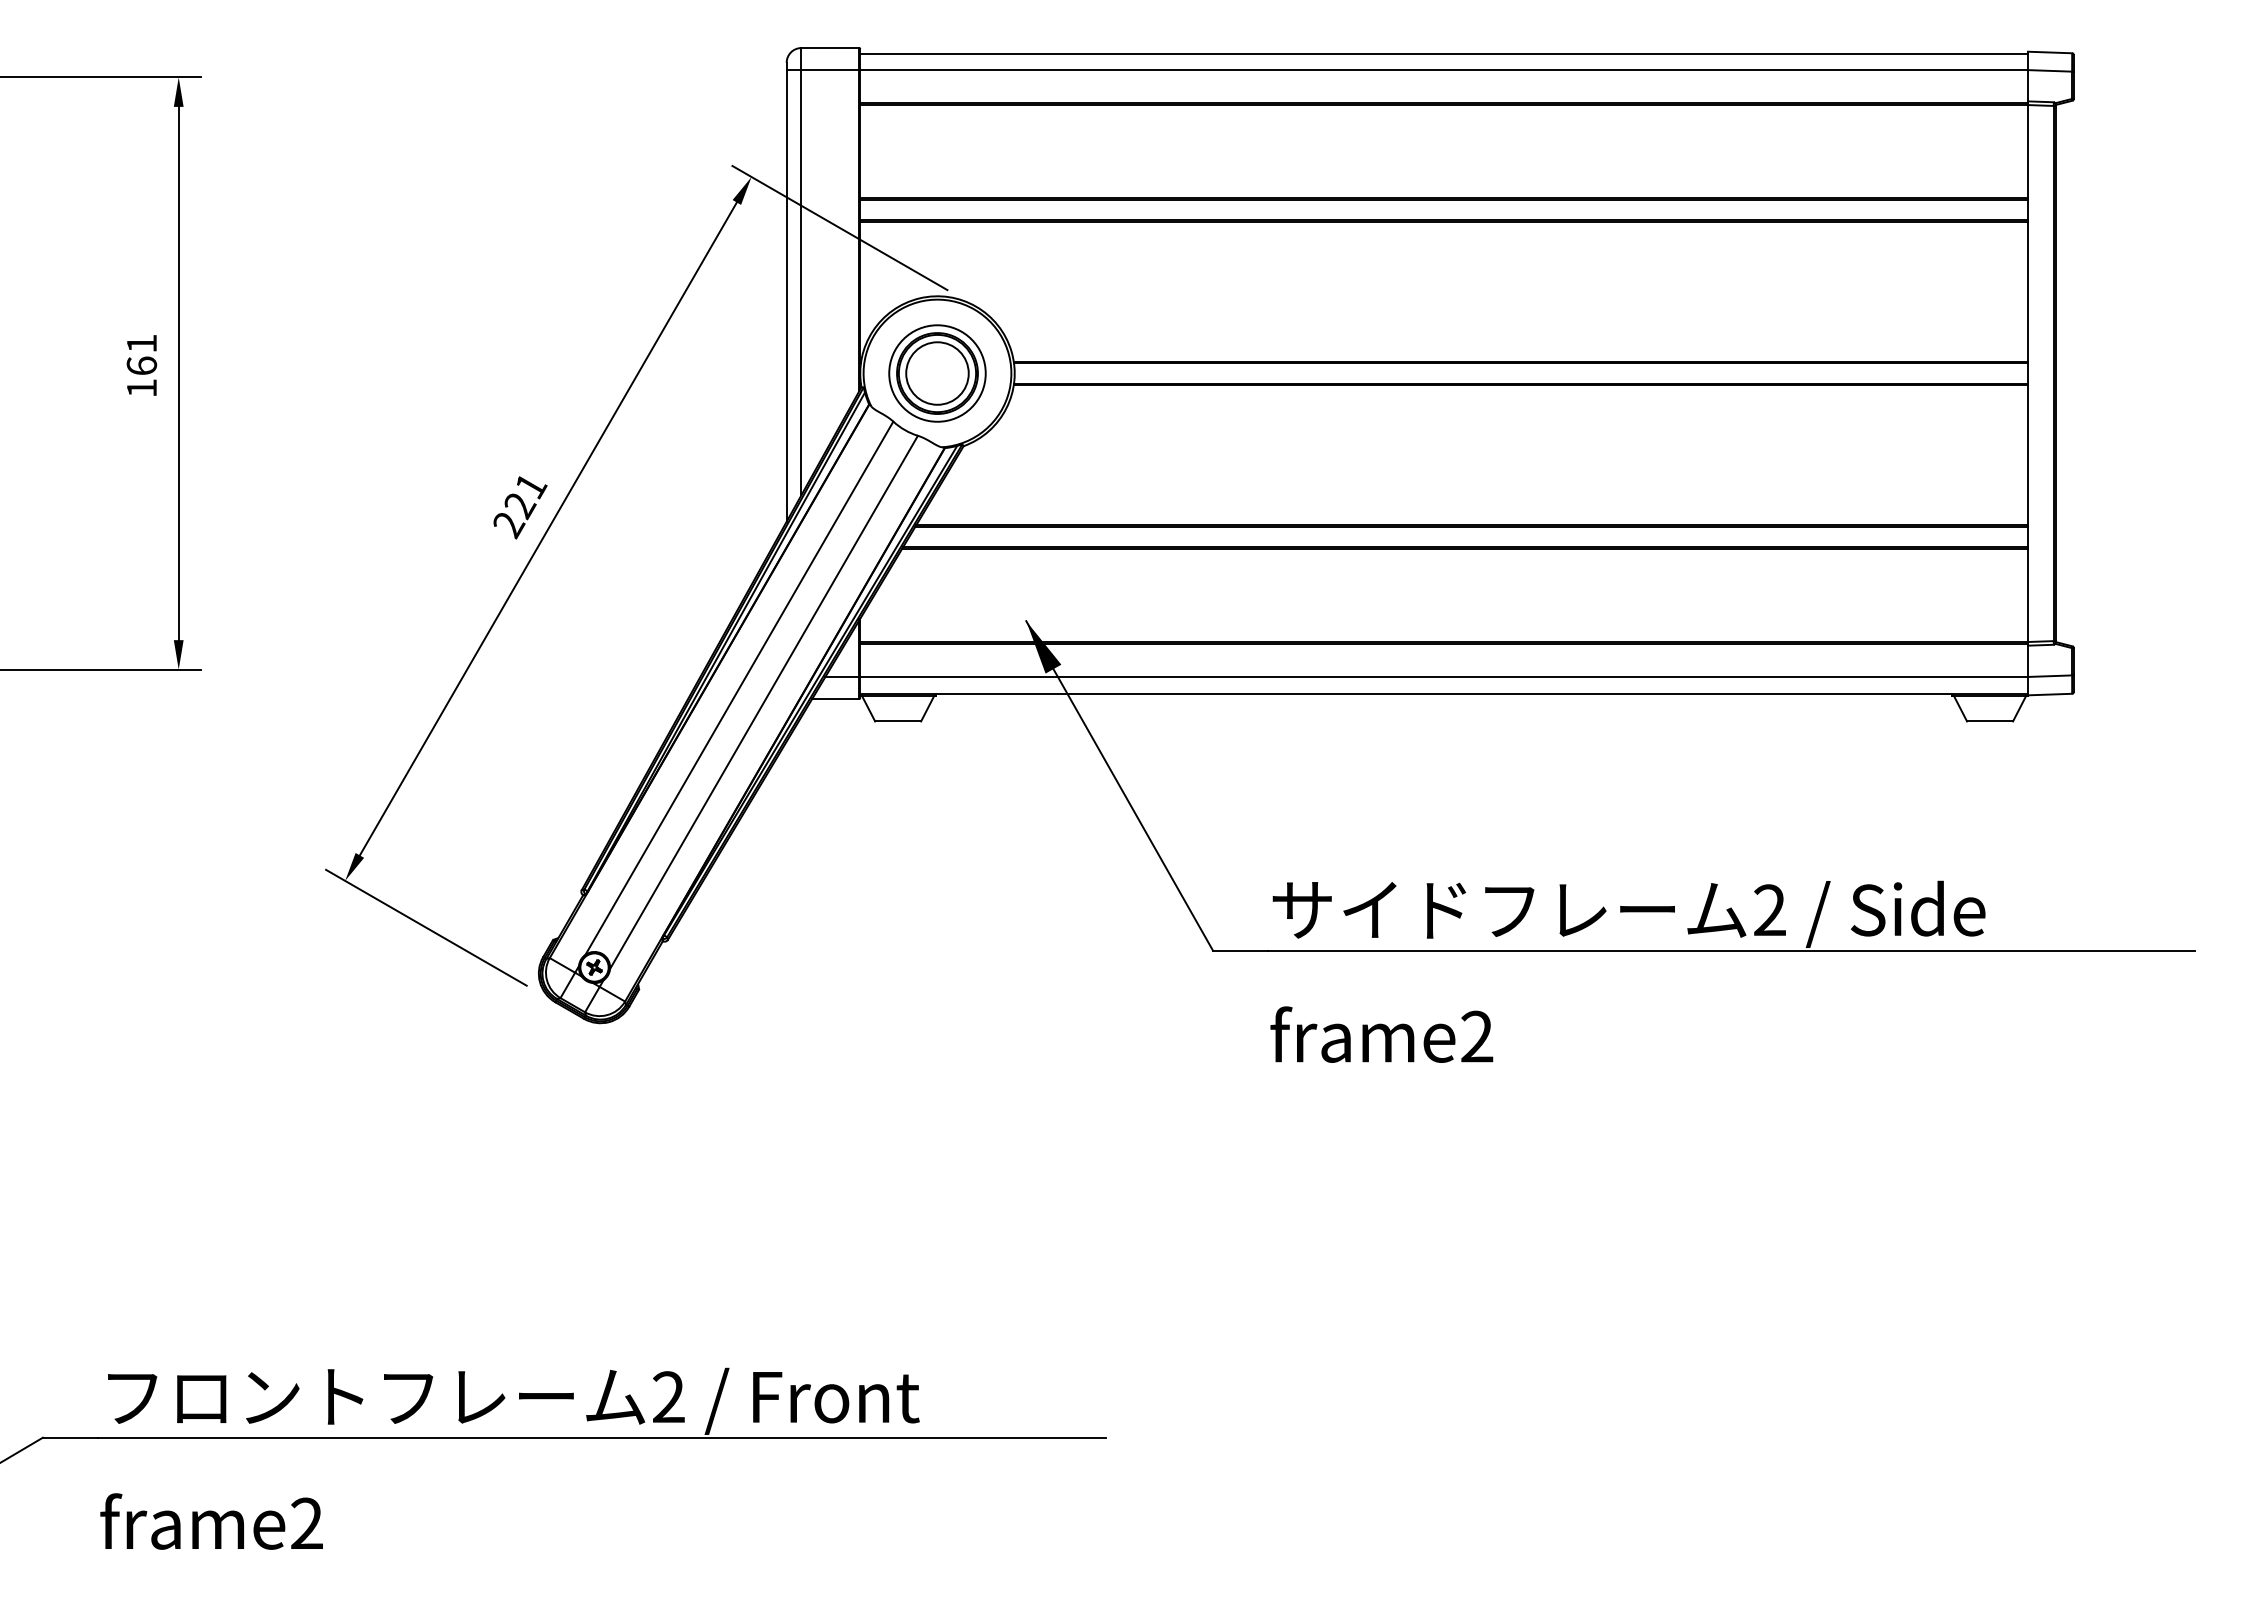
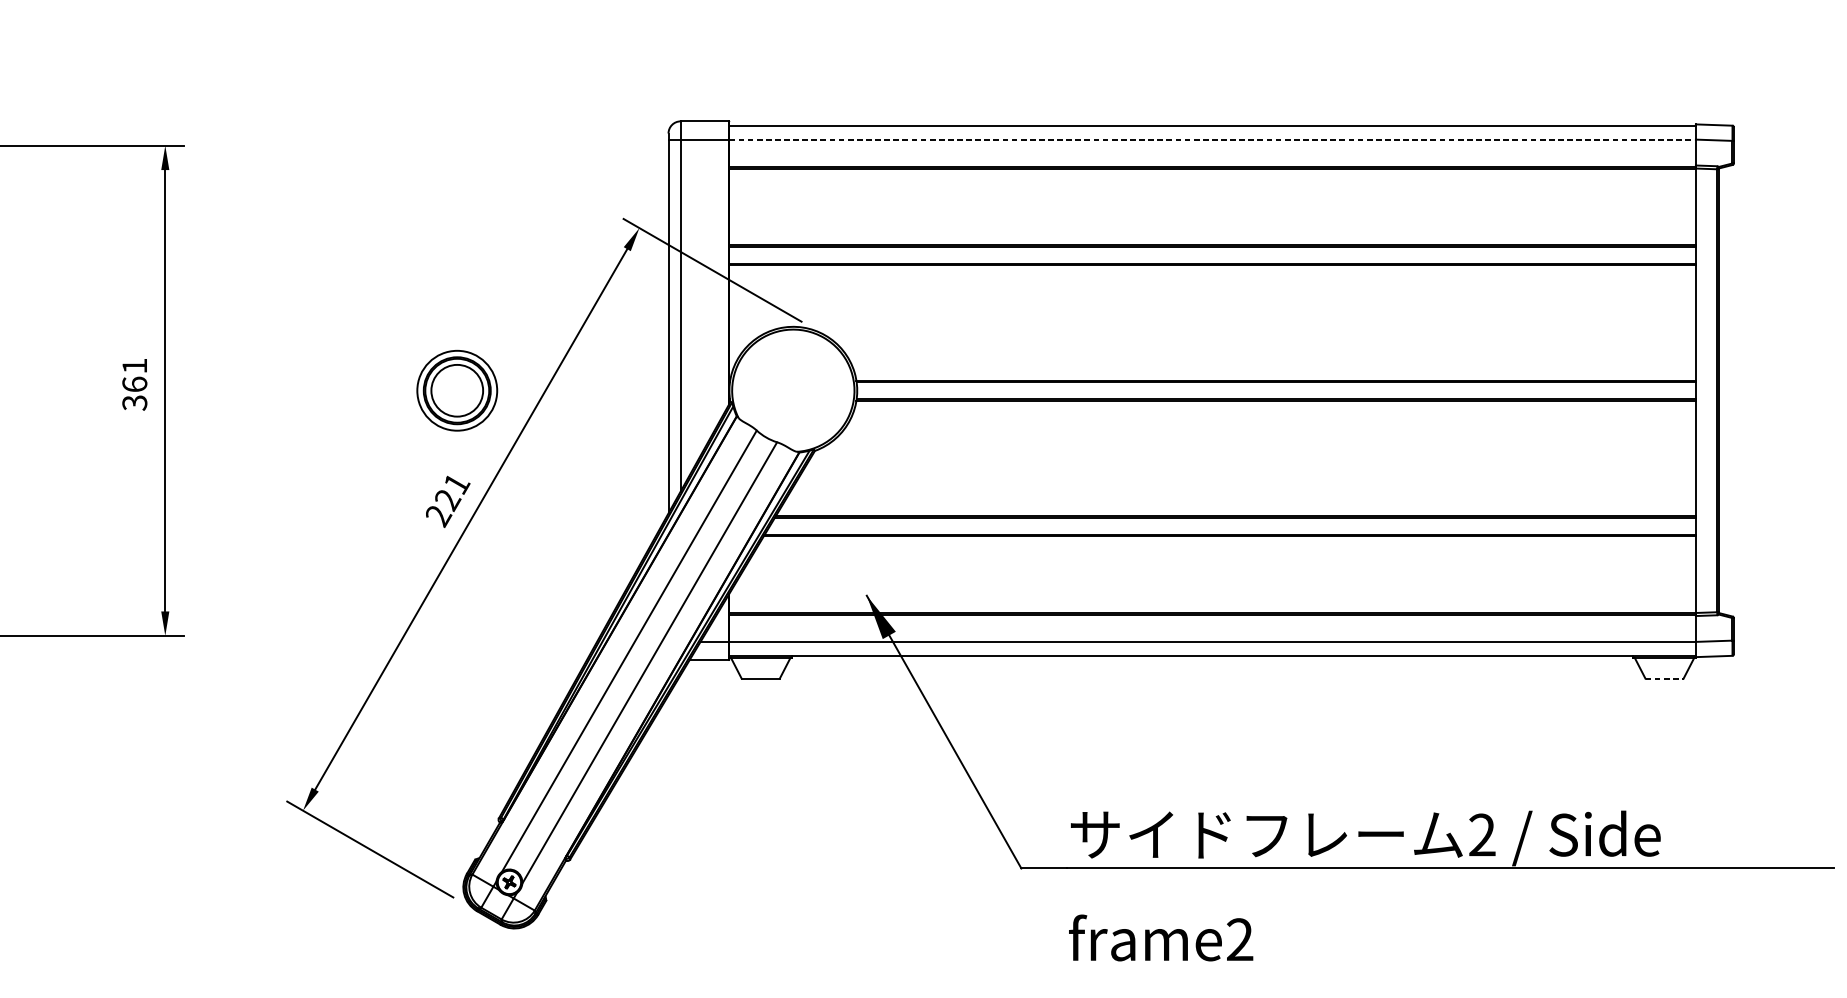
line: (1444, 70) -> (1212, 139), solid -> dashed
part: (937, 373) -> (457, 390), moved
text: (141, 388) -> (134, 403), 161 -> 361
line: (1990, 721) -> (1664, 678), solid -> dashed

